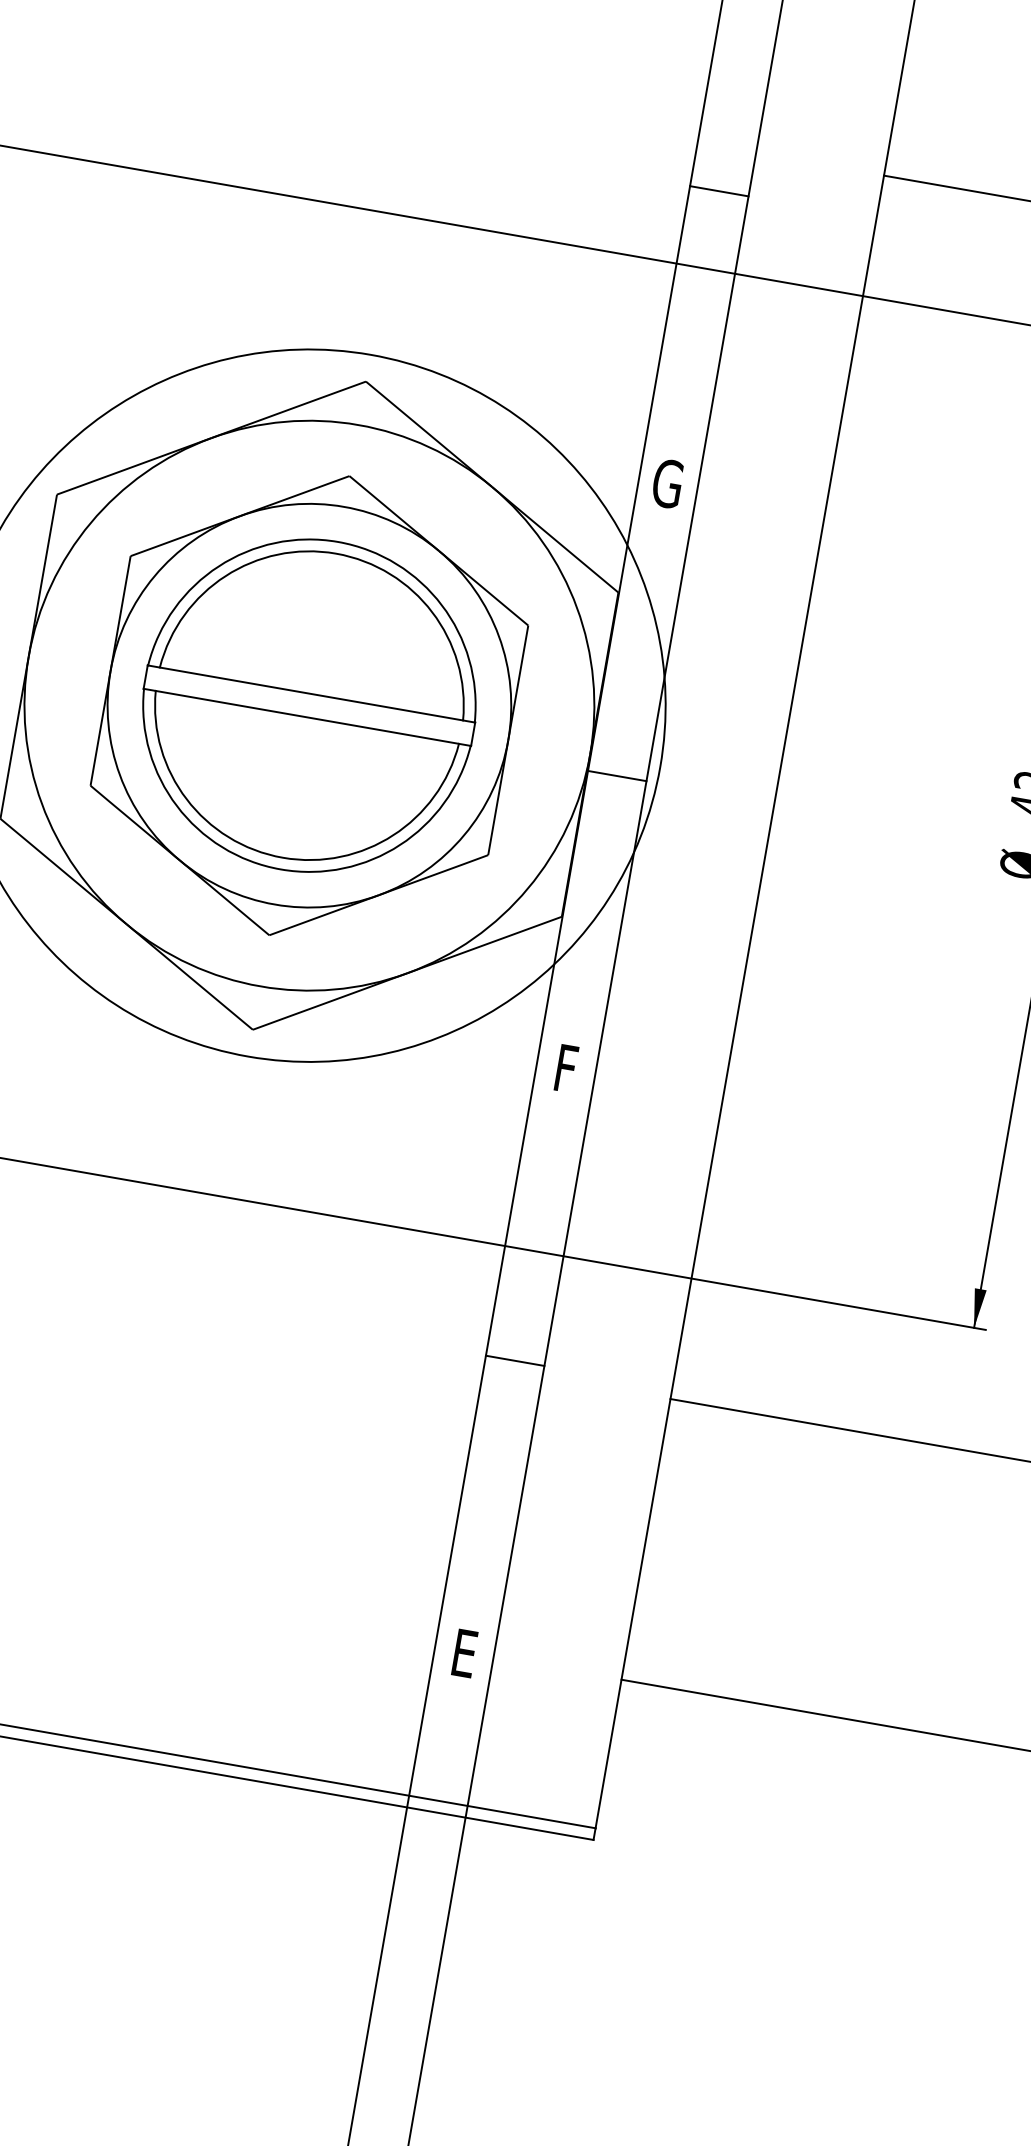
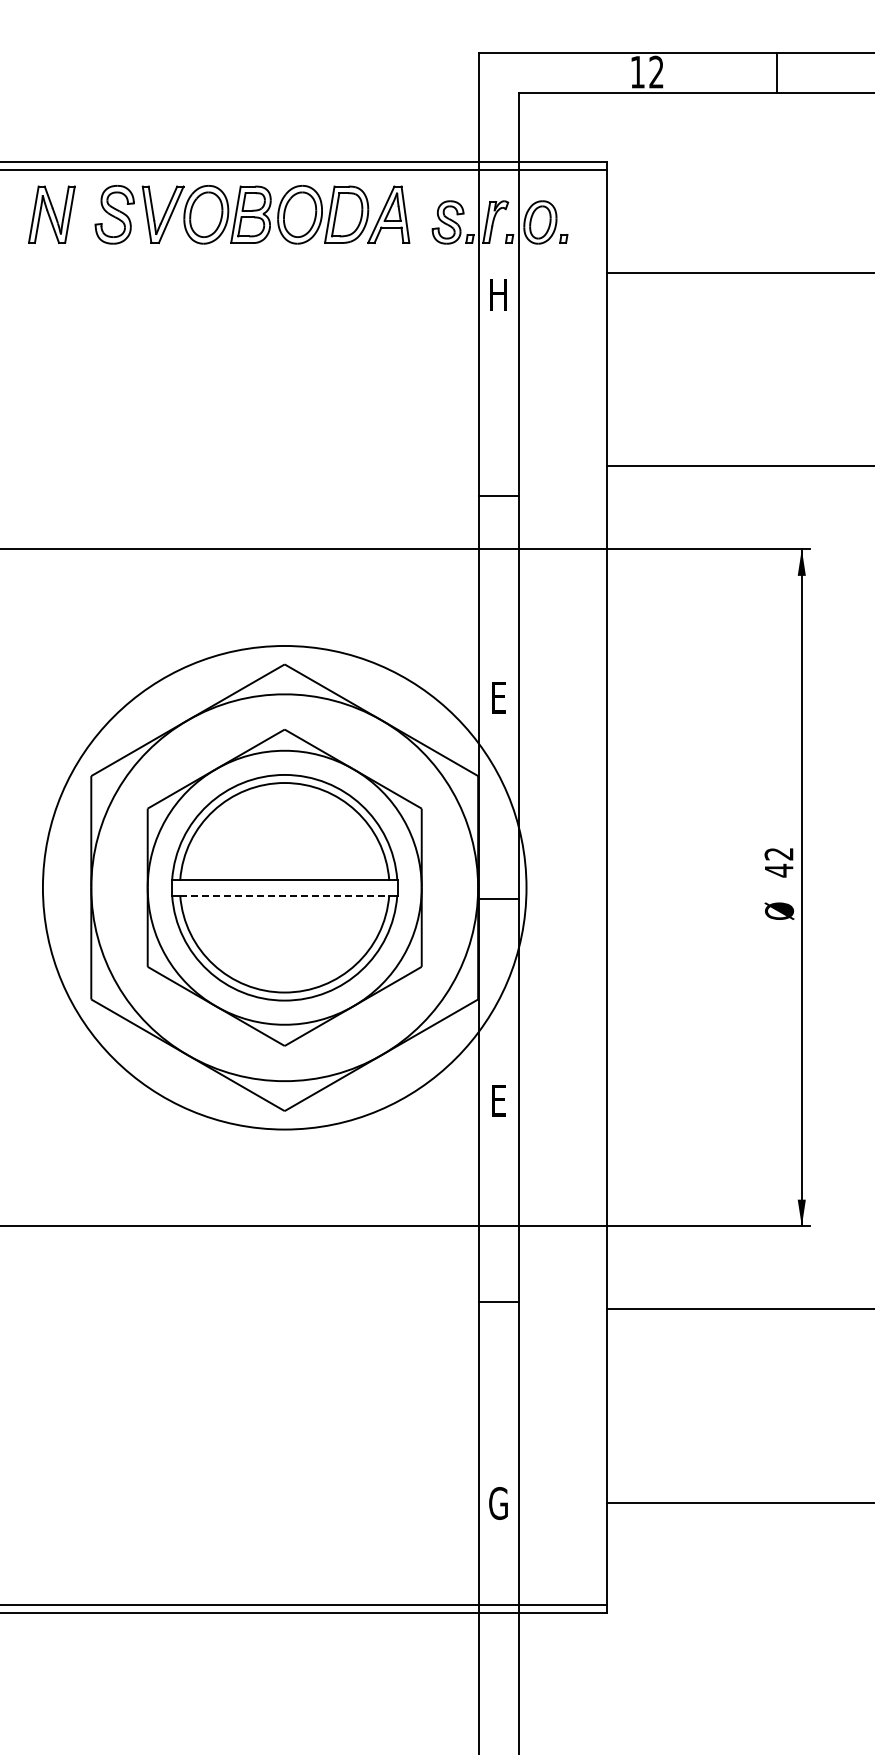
text: (667, 483) -> (498, 697), G -> E
line: (308, 717) -> (285, 895), solid -> dashed
text: (565, 1068) -> (498, 1100), F -> E
text: (463, 1653) -> (498, 1503), E -> G

